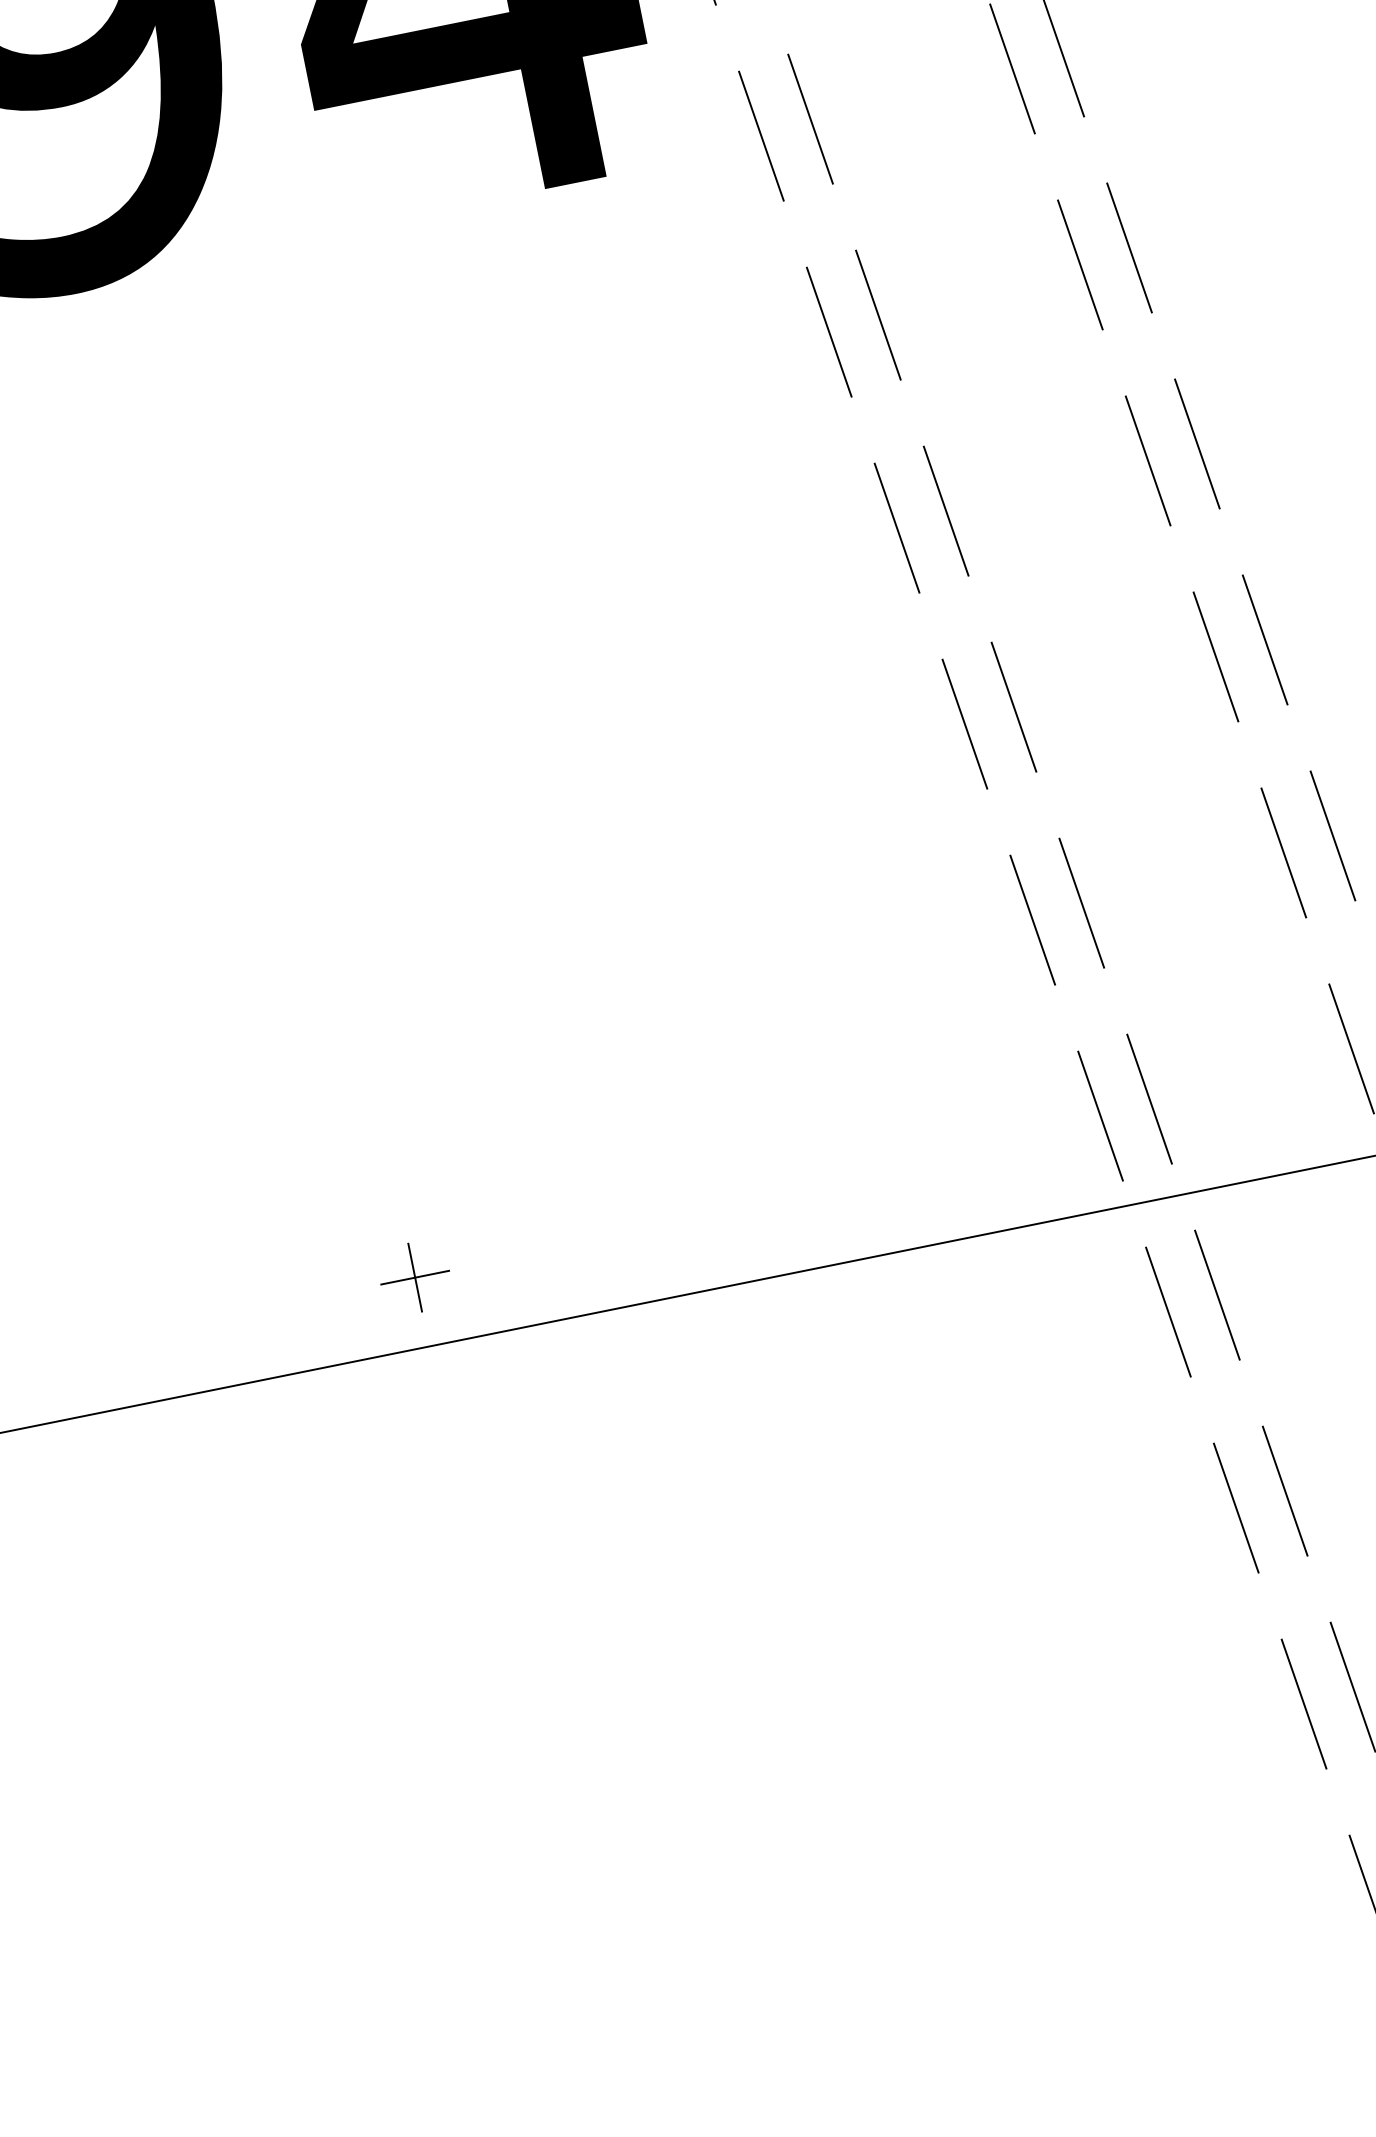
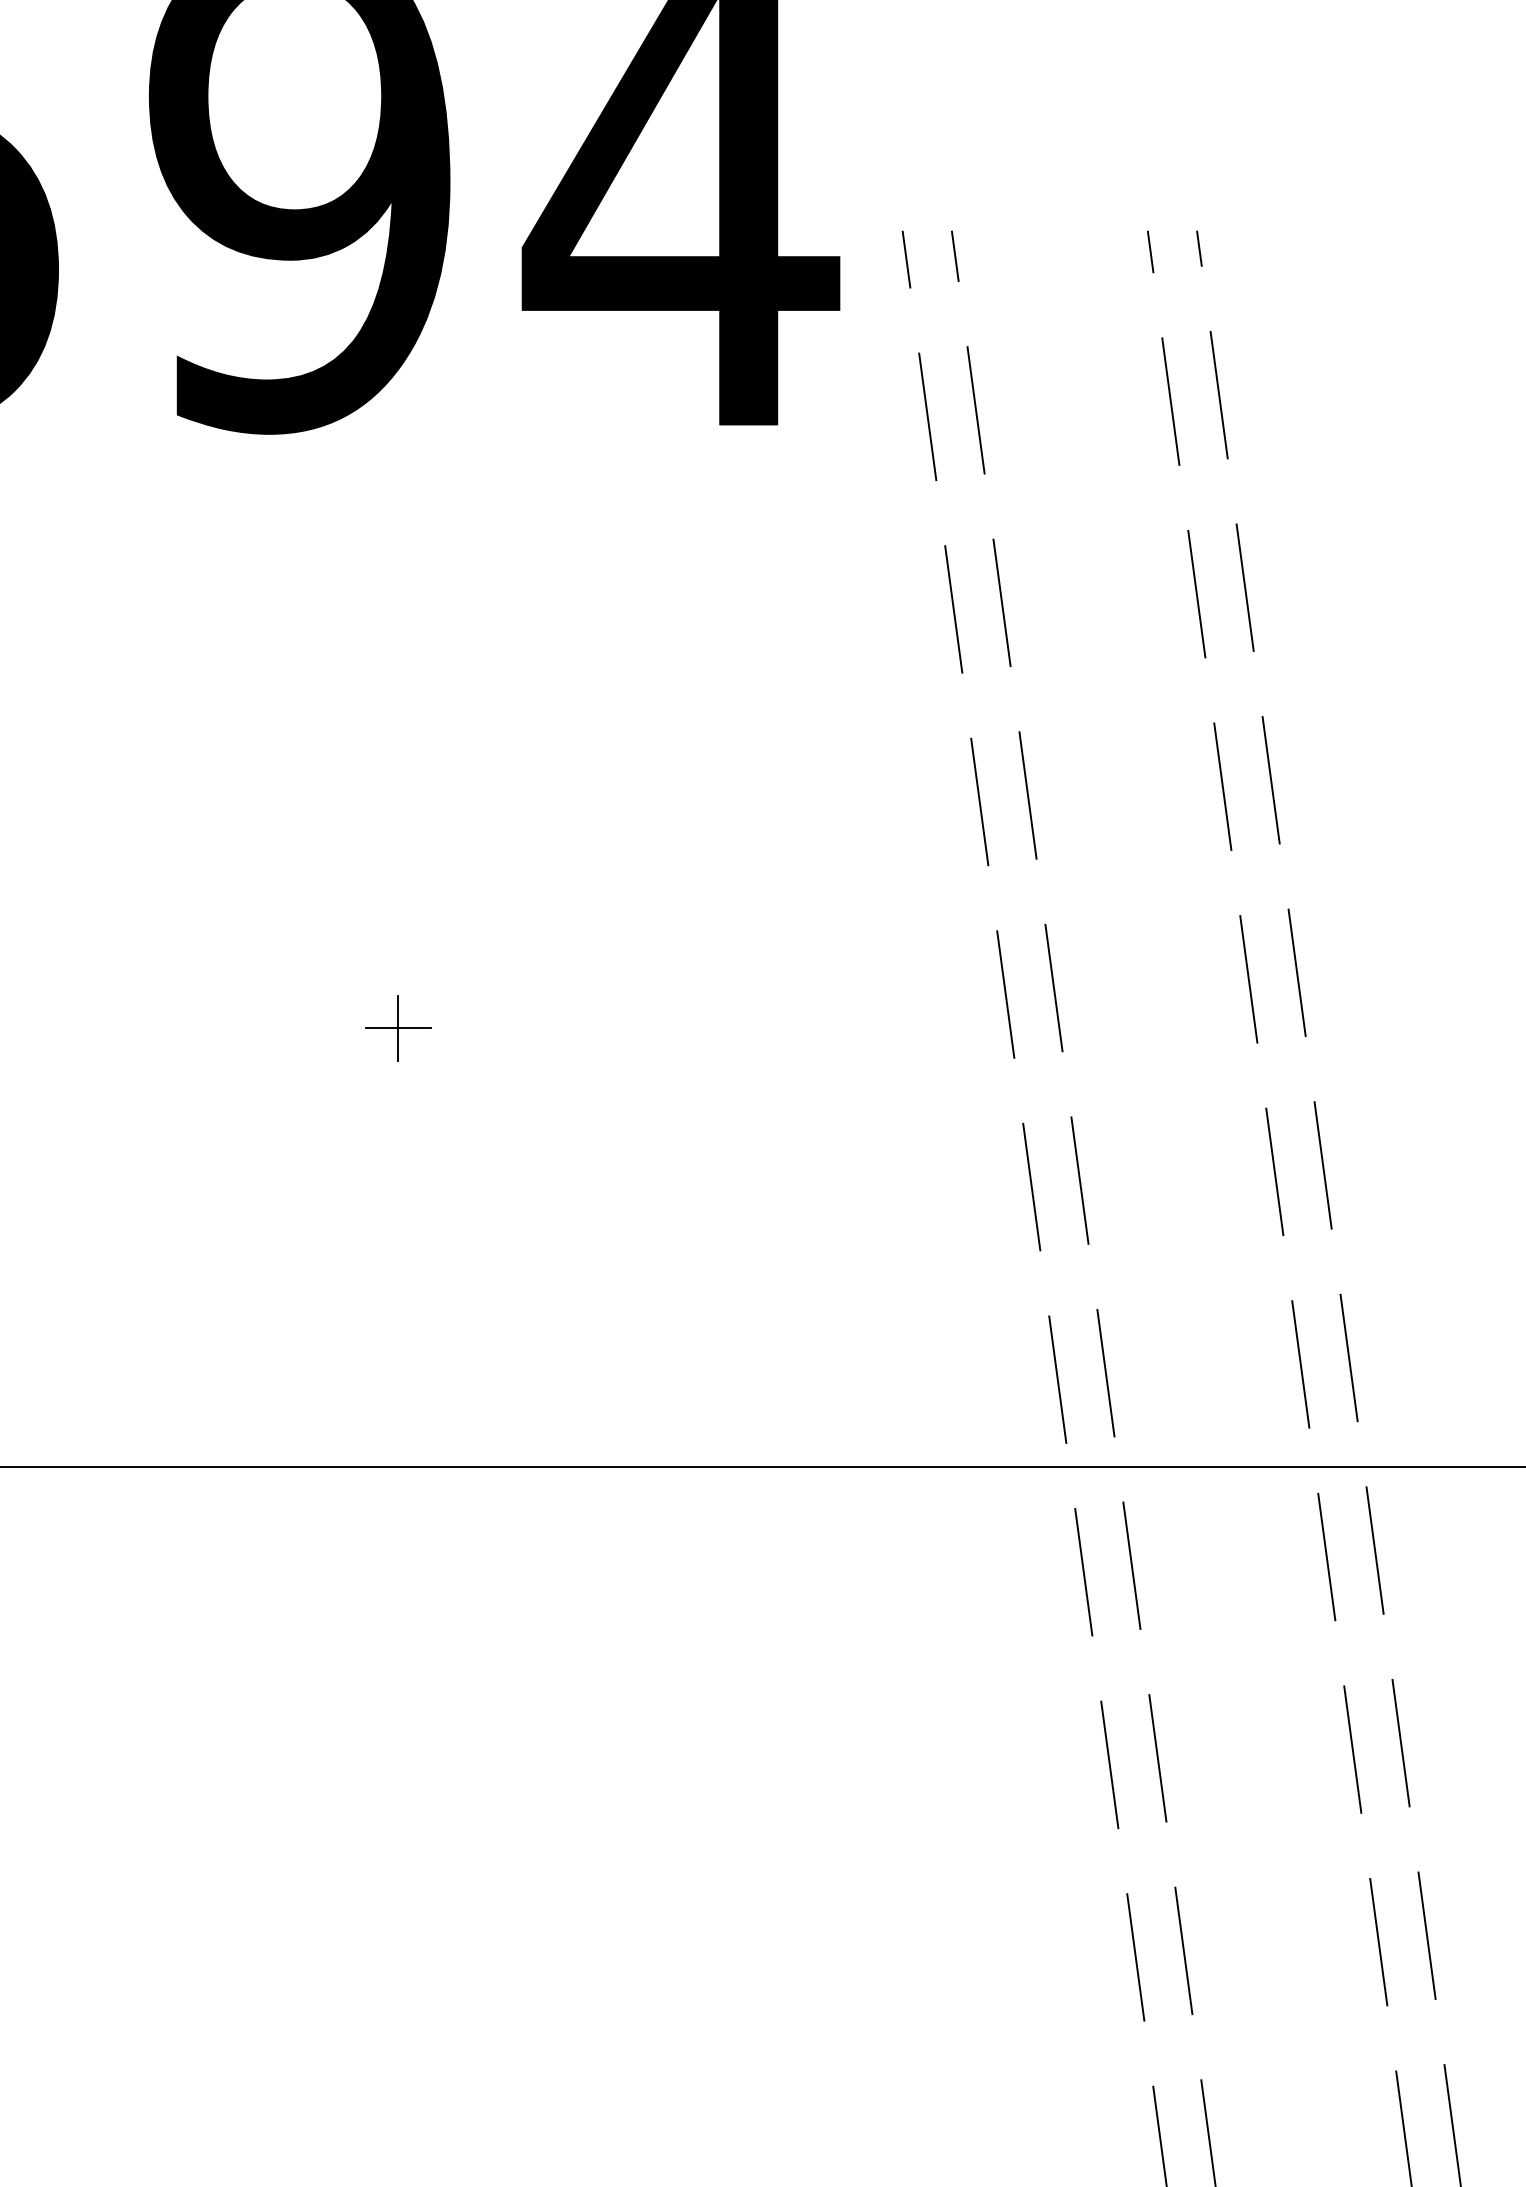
part: (415, 1278) -> (398, 1028), moved

